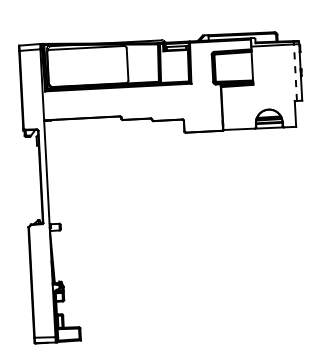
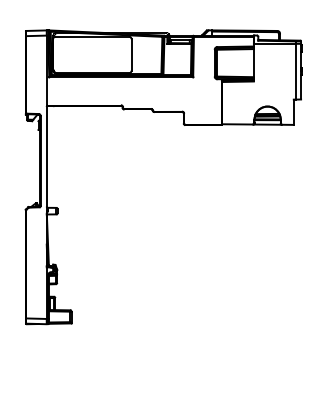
line: (295, 72) -> (295, 71), dashed -> solid

